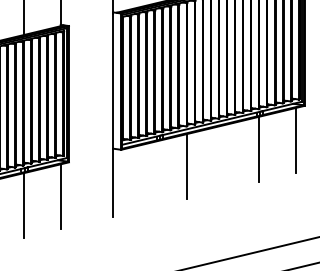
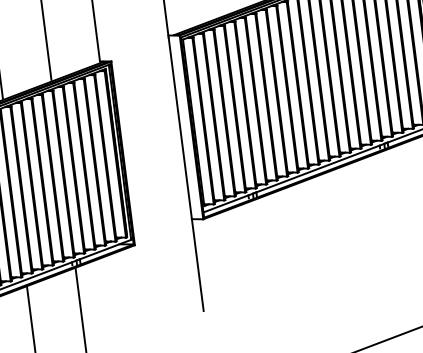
line: (259, 148) -> (389, 193), removed
line: (187, 165) -> (295, 229), removed
line: (60, 196) -> (129, 292), removed

